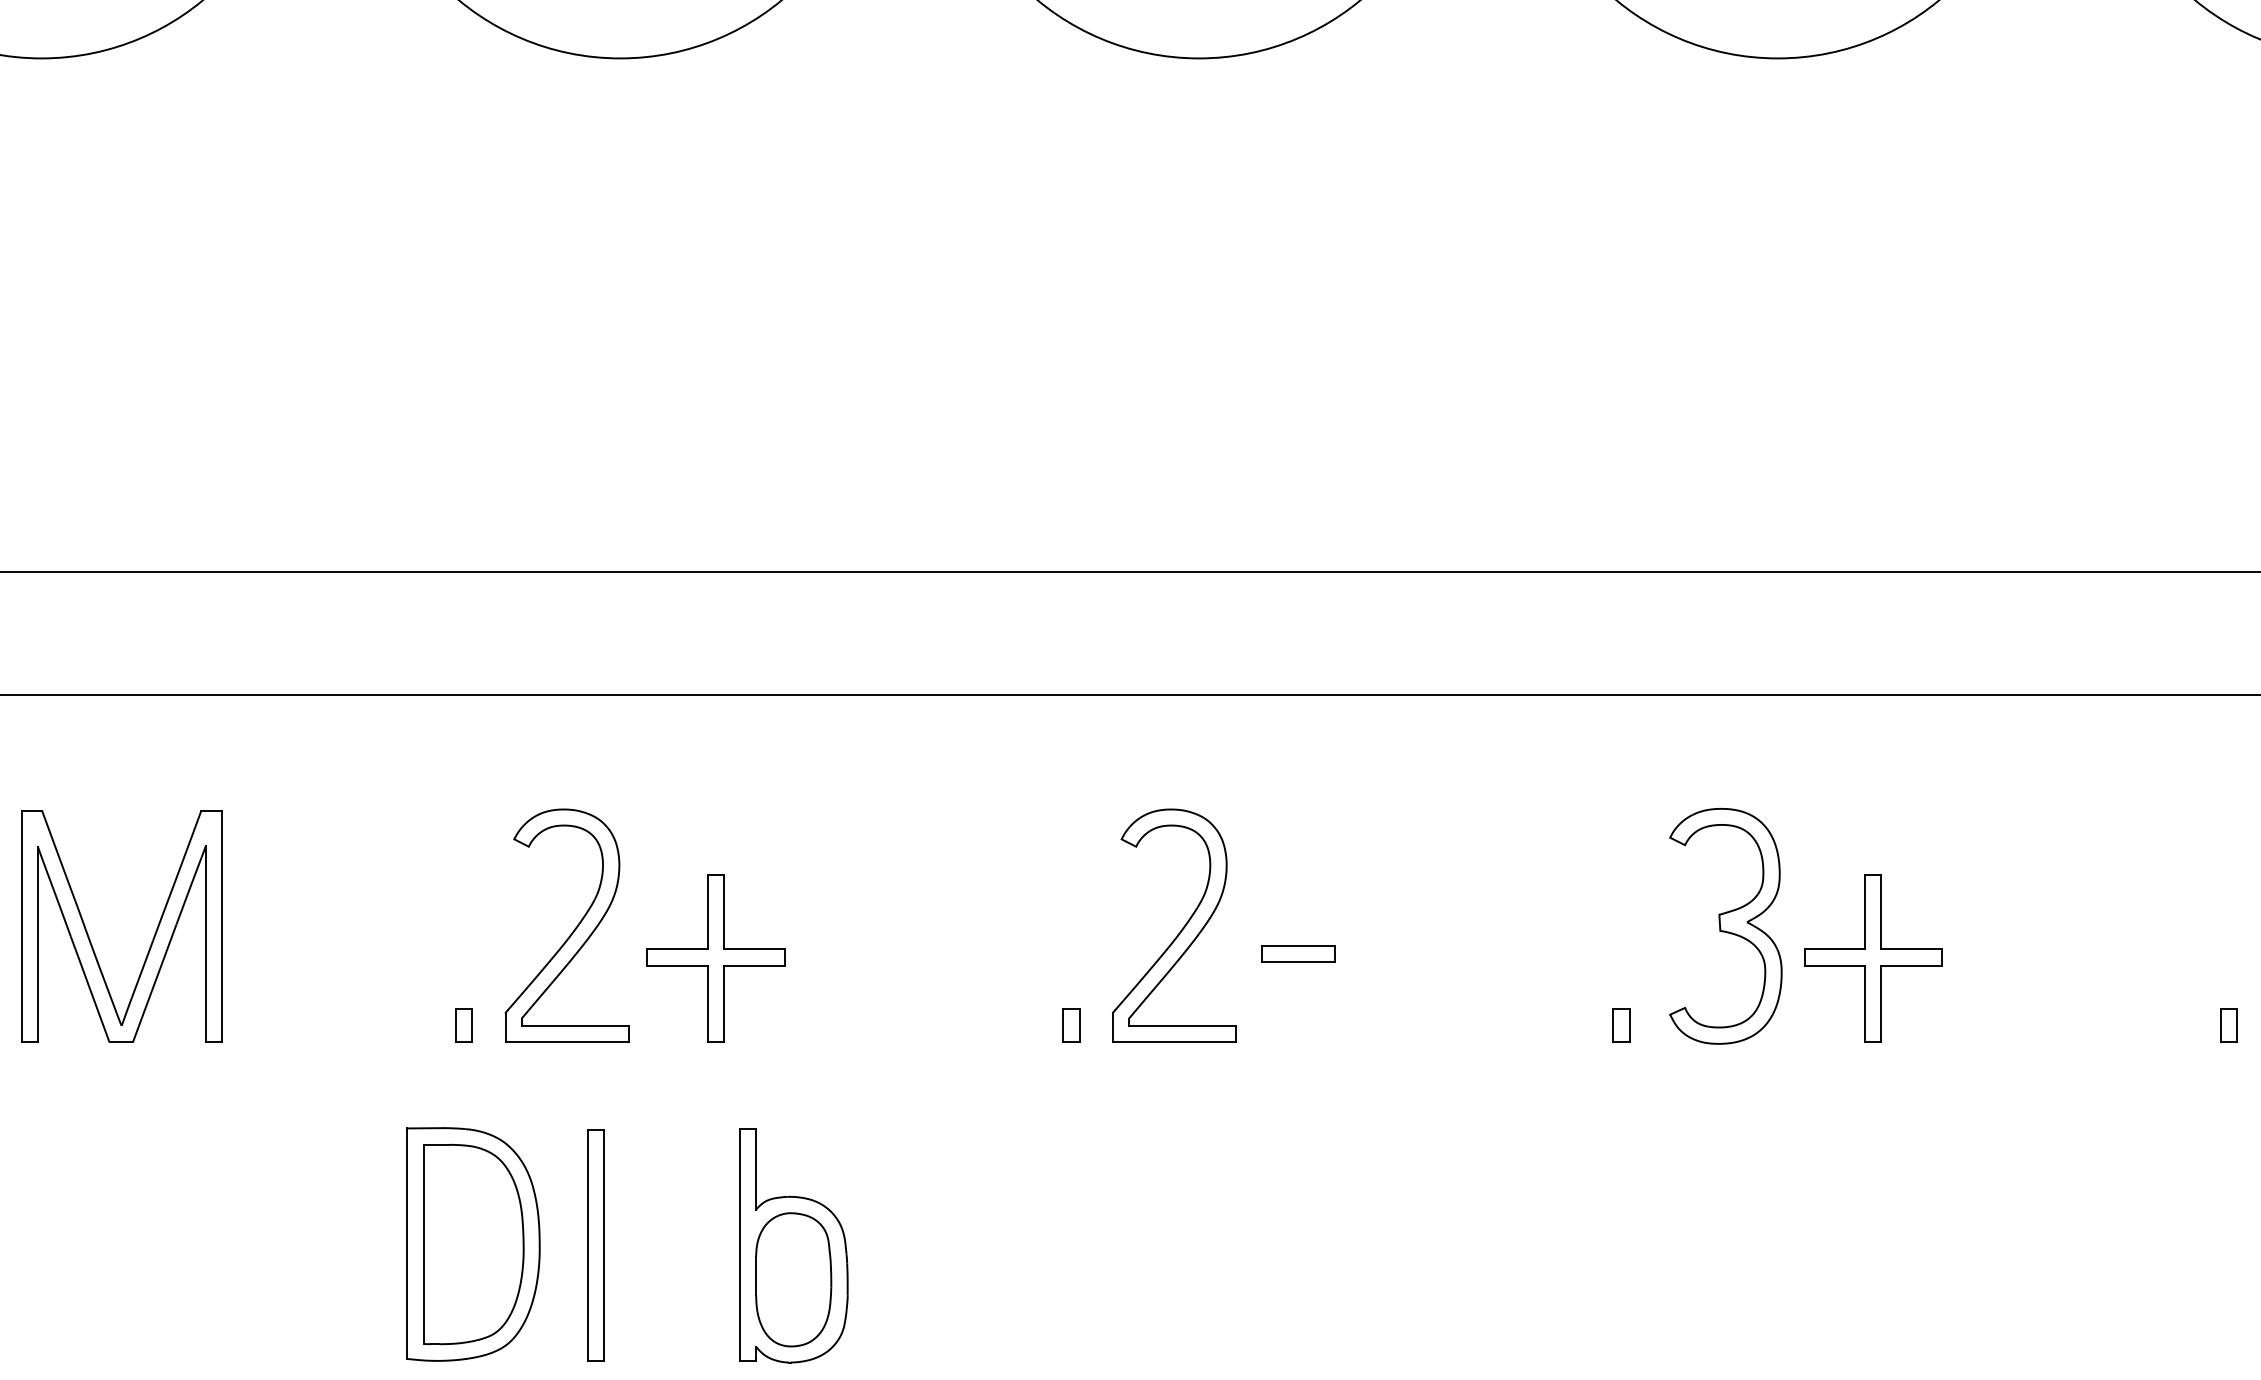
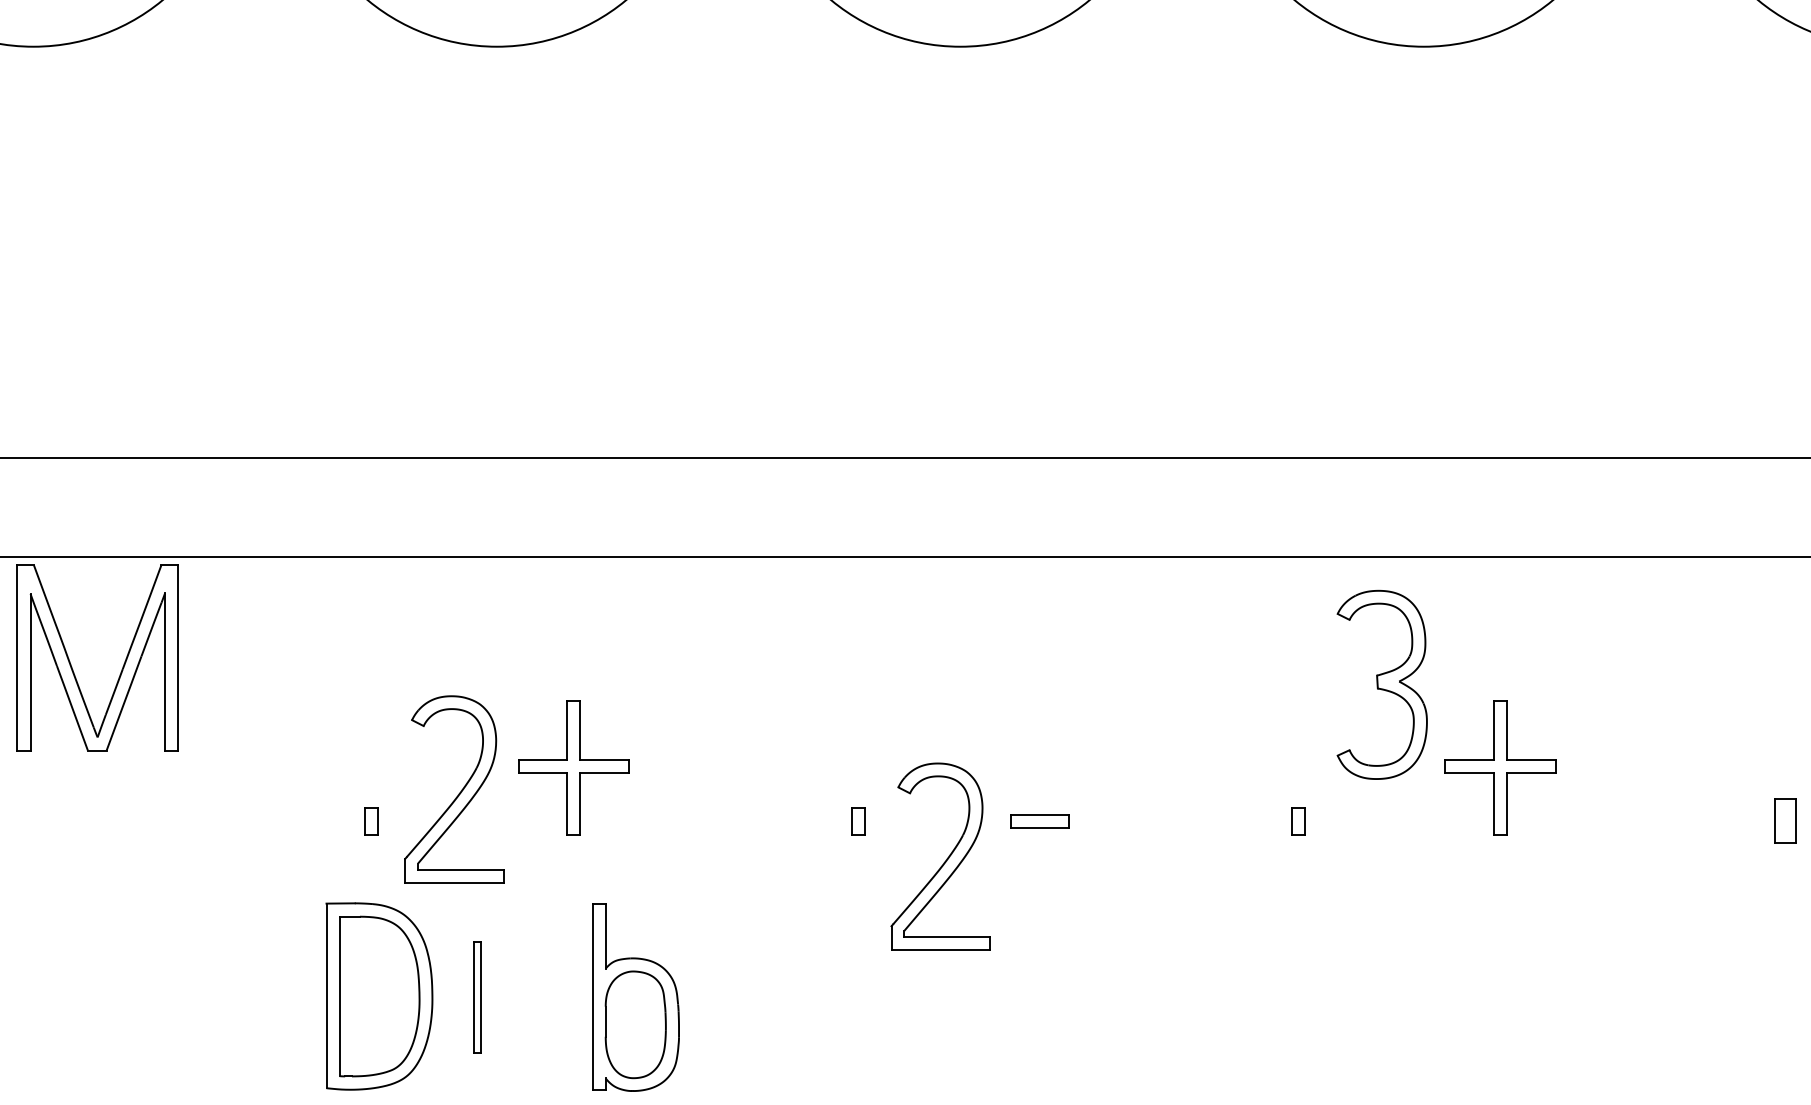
part: (1725, 926) -> (1381, 685), moved
part: (1180, 930) -> (945, 860), moved
part: (572, 931) -> (458, 793), moved
part: (89, 936) -> (71, 665), moved
part: (1298, 953) -> (1040, 821), moved
part: (2228, 1025) -> (1784, 821), size x1.6
part: (595, 1245) -> (477, 997), size x0.6

